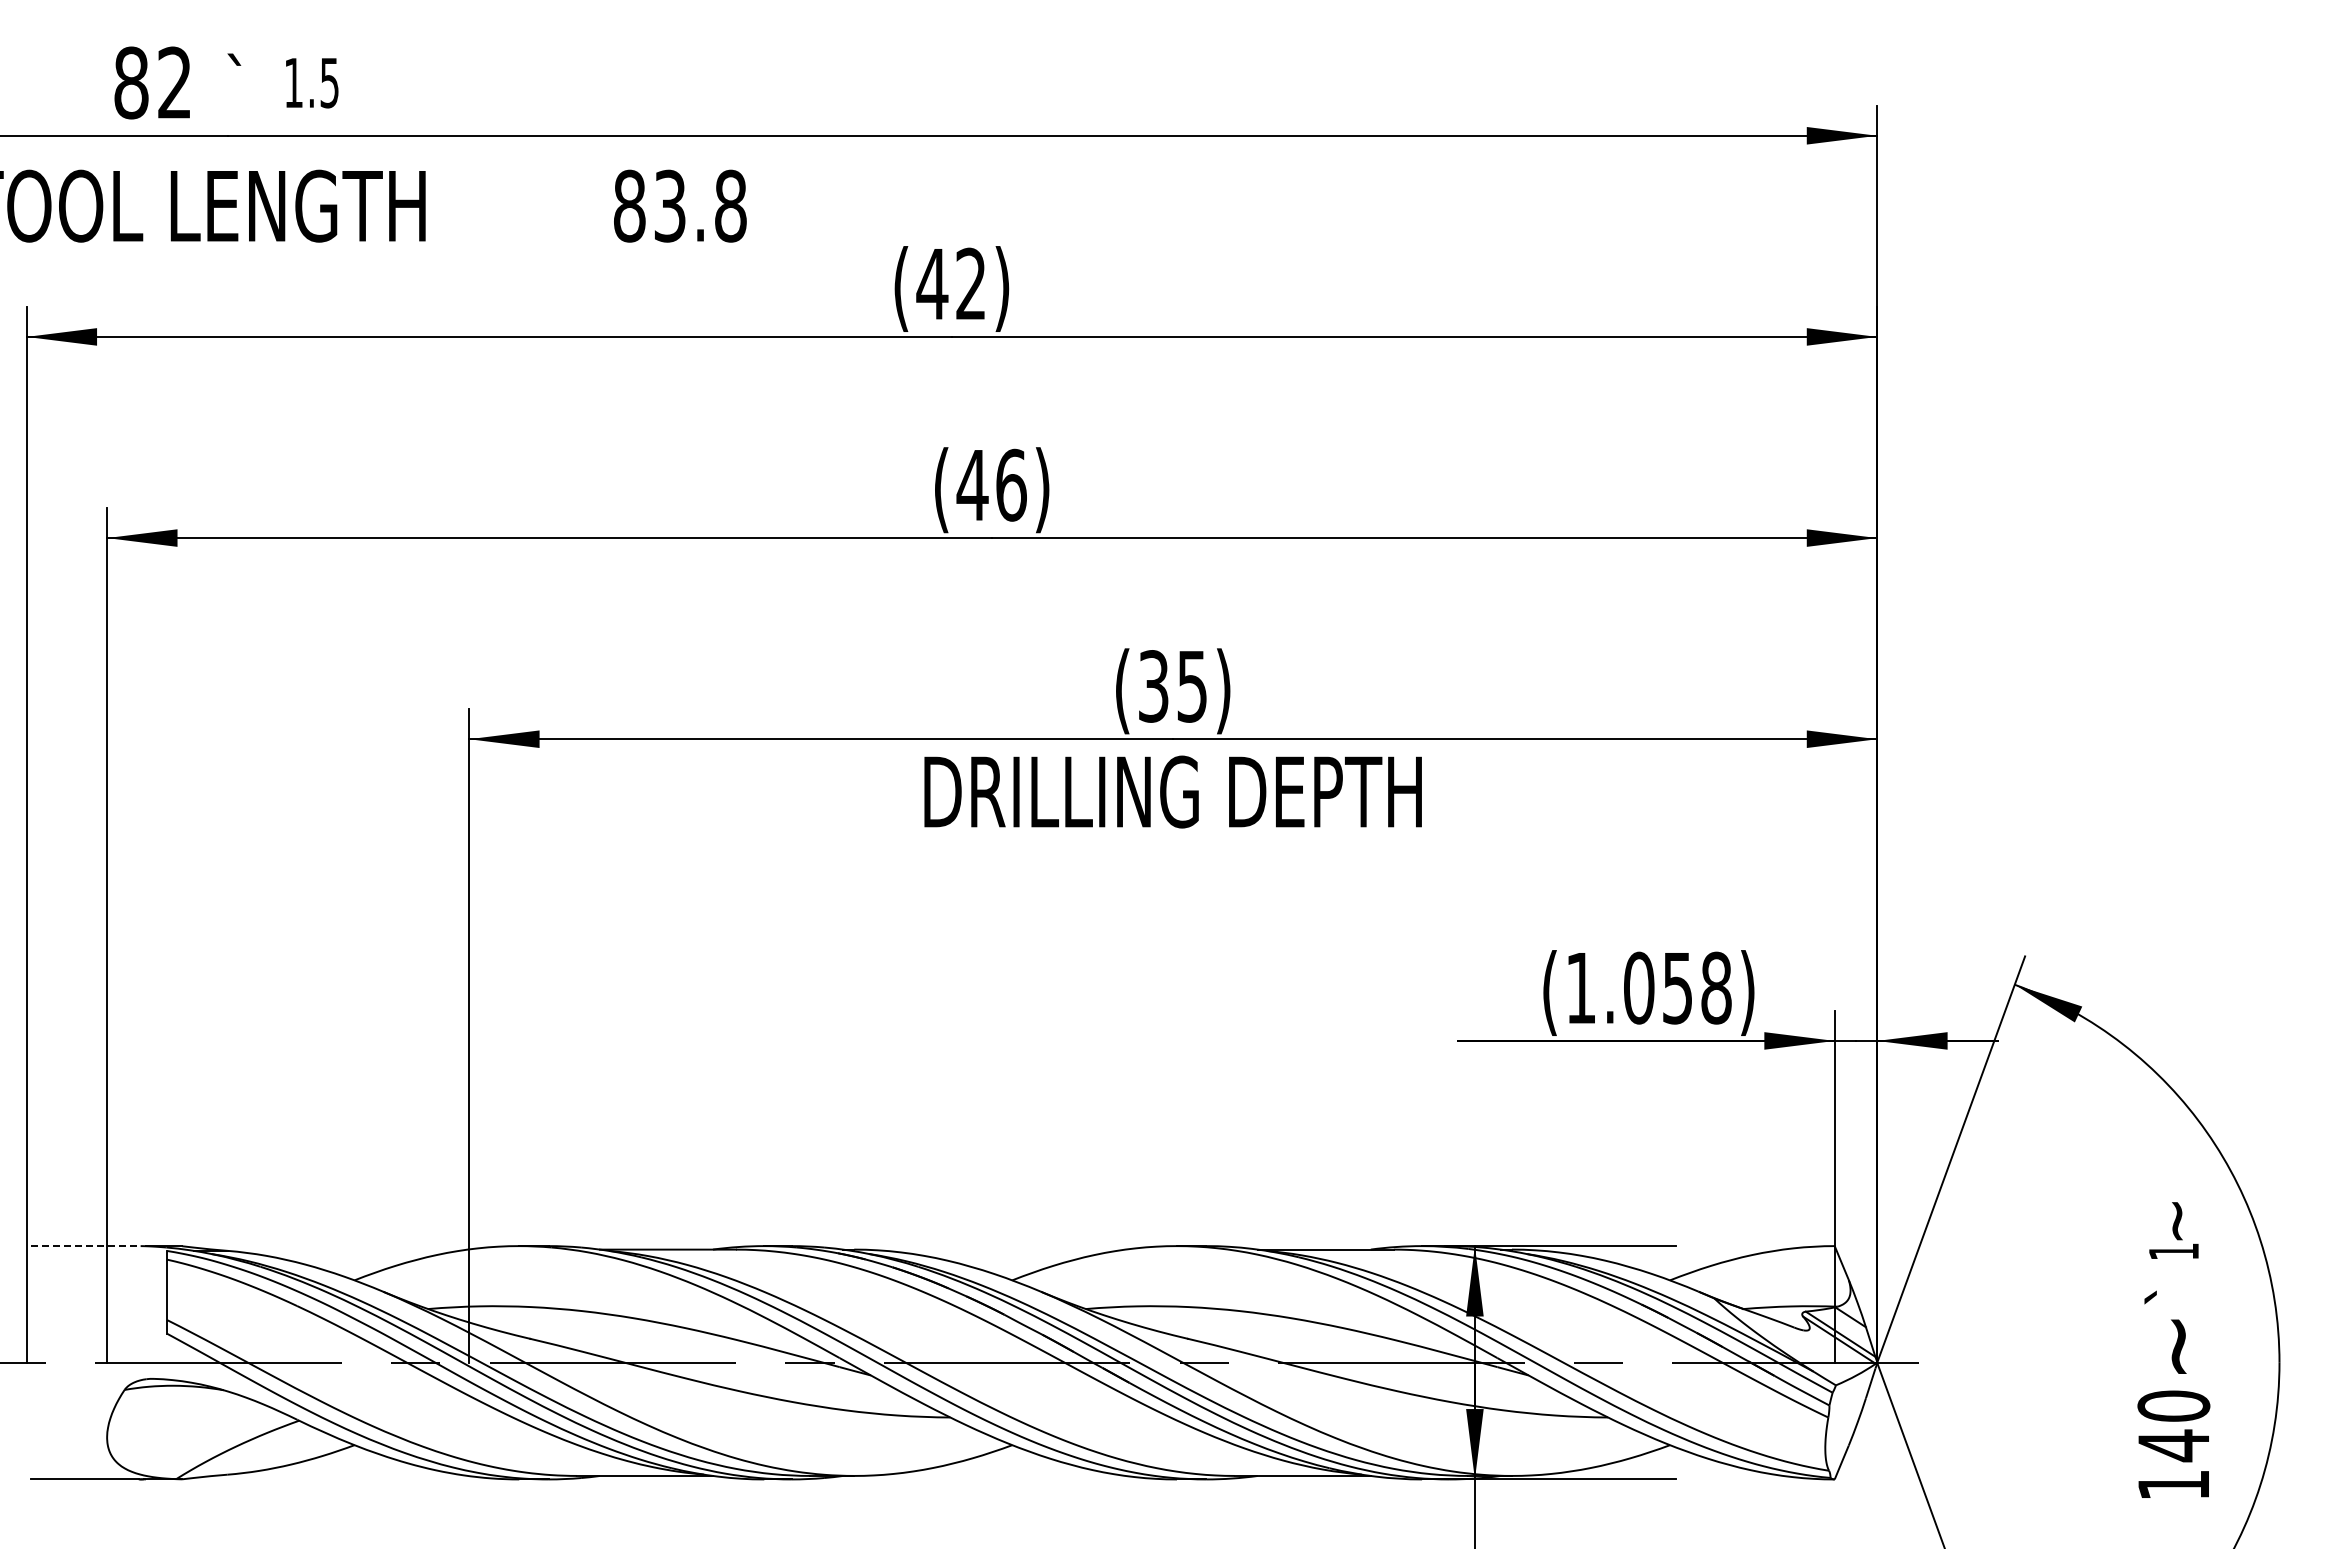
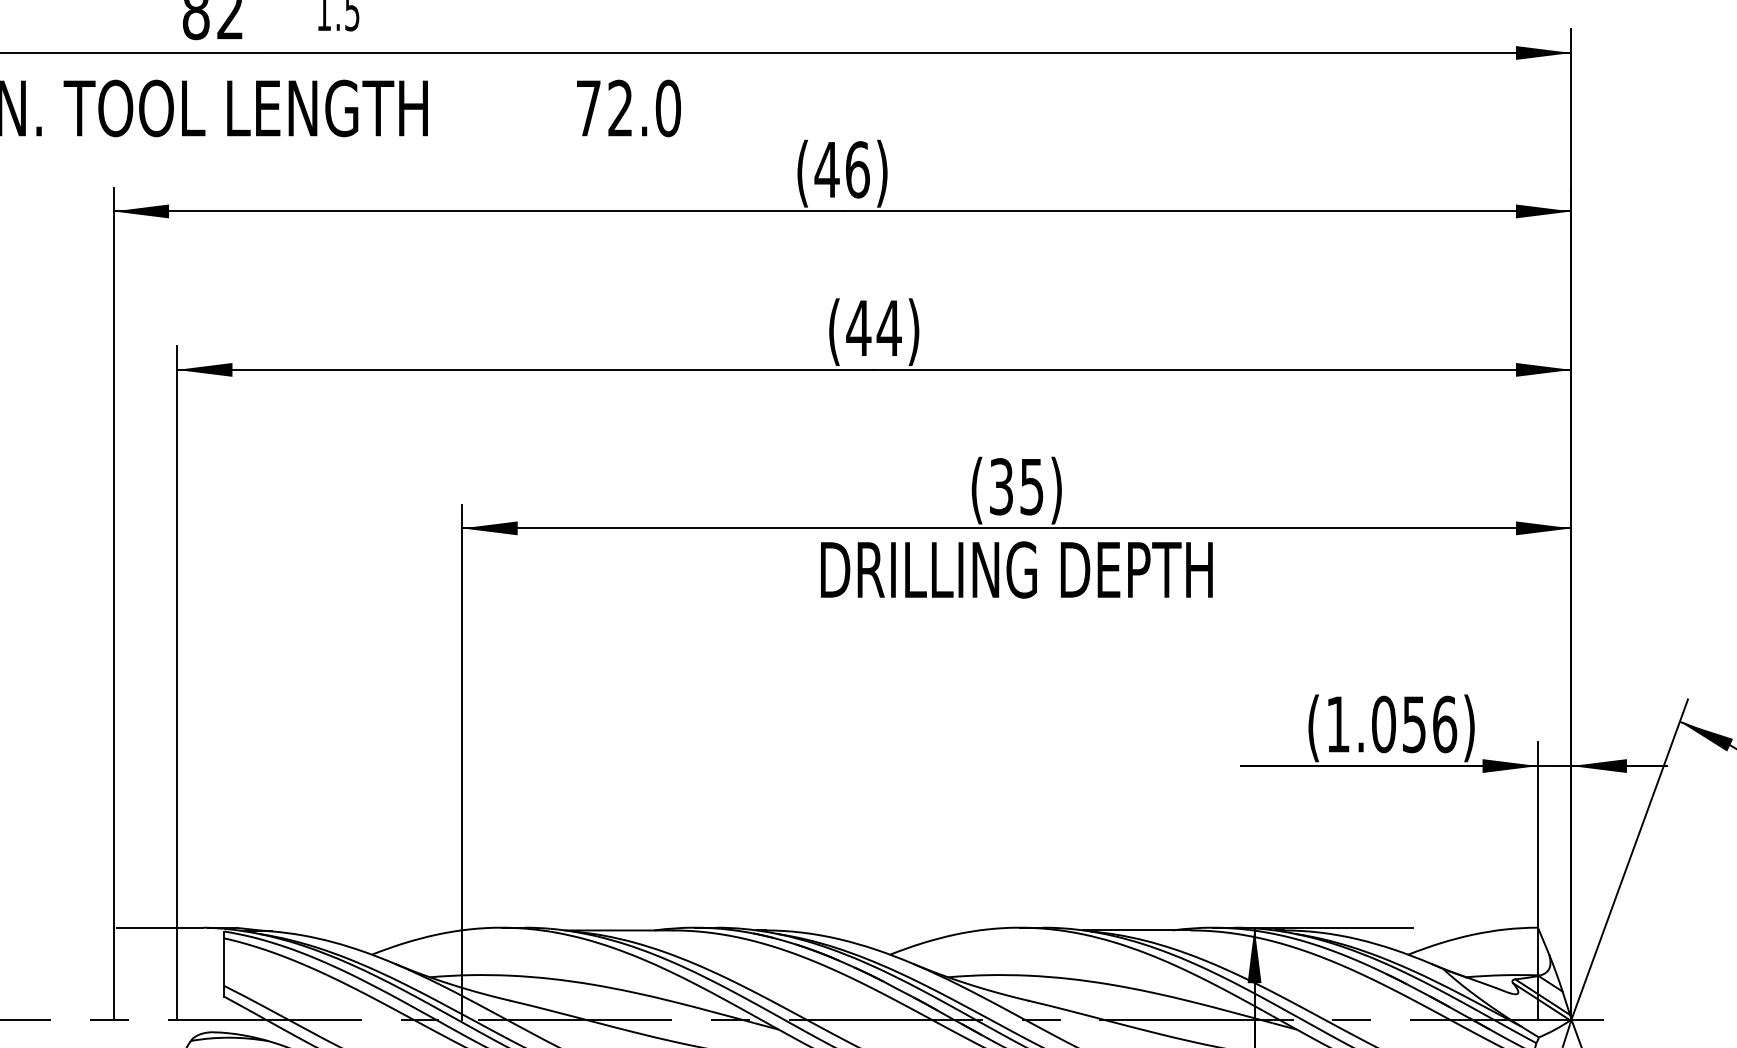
text: (680, 205) -> (628, 107), 83.8 -> 72.0
text: (971, 283) -> (857, 169), (42) -> (46)
text: (1011, 484) -> (889, 327), (46) -> (44)
text: (1716, 987) -> (1444, 723), (1.058) -> (1.056)
line: (85, 1246) -> (159, 928), dashed -> solid

